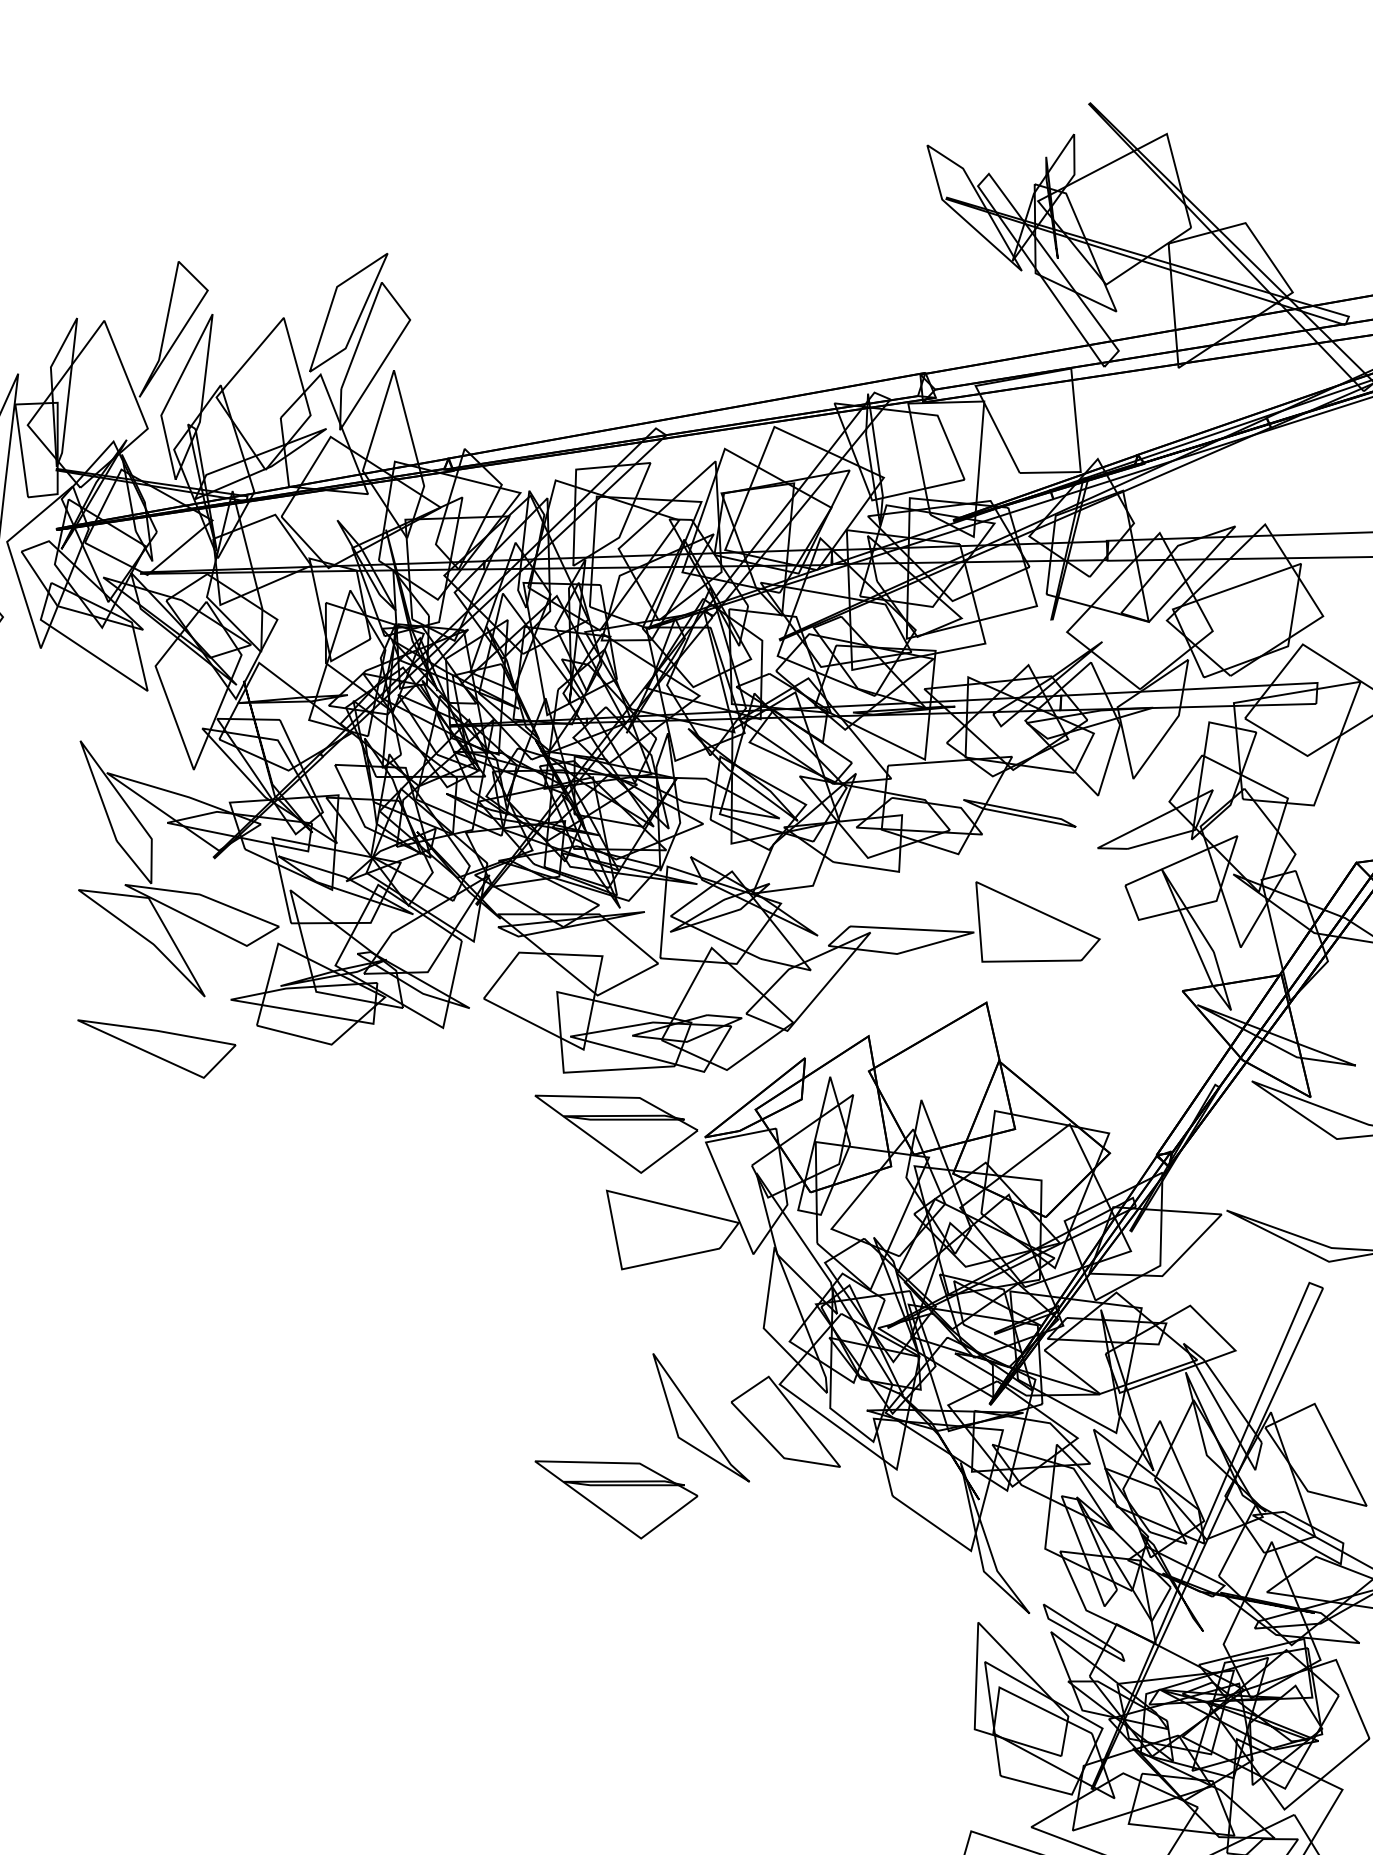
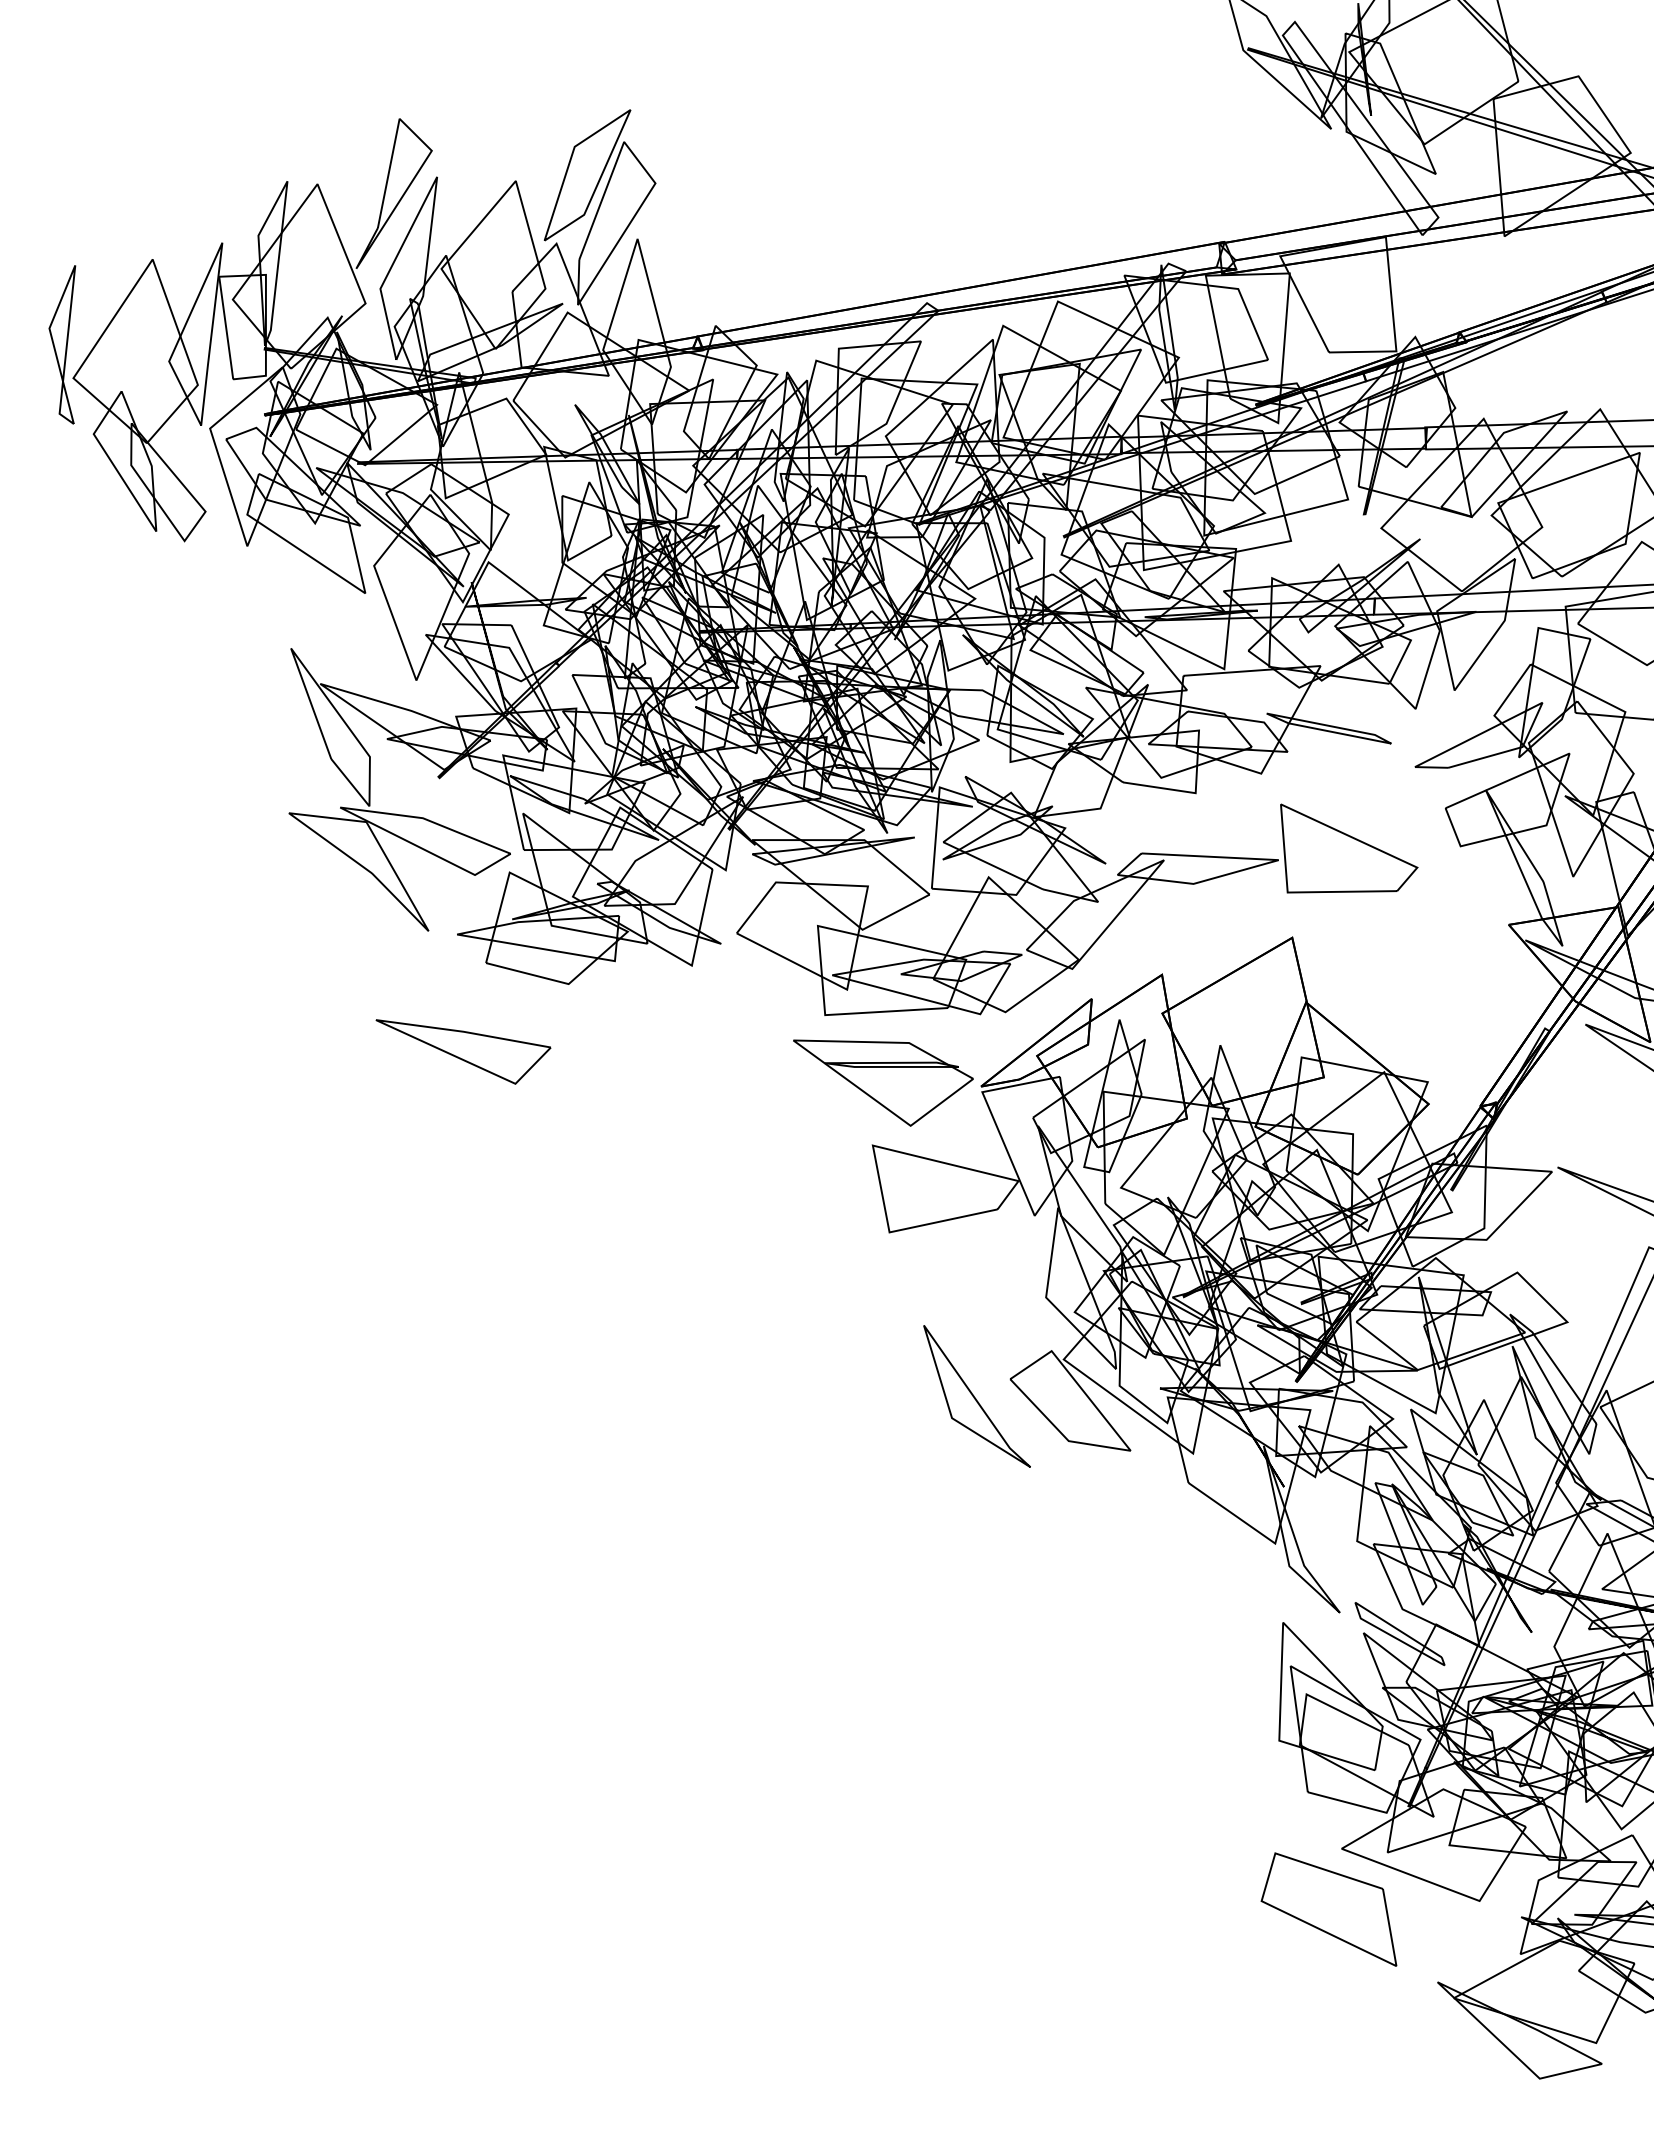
part: (156, 1048) -> (463, 1051), moved
part: (616, 1499) -> (883, 1486), removed

